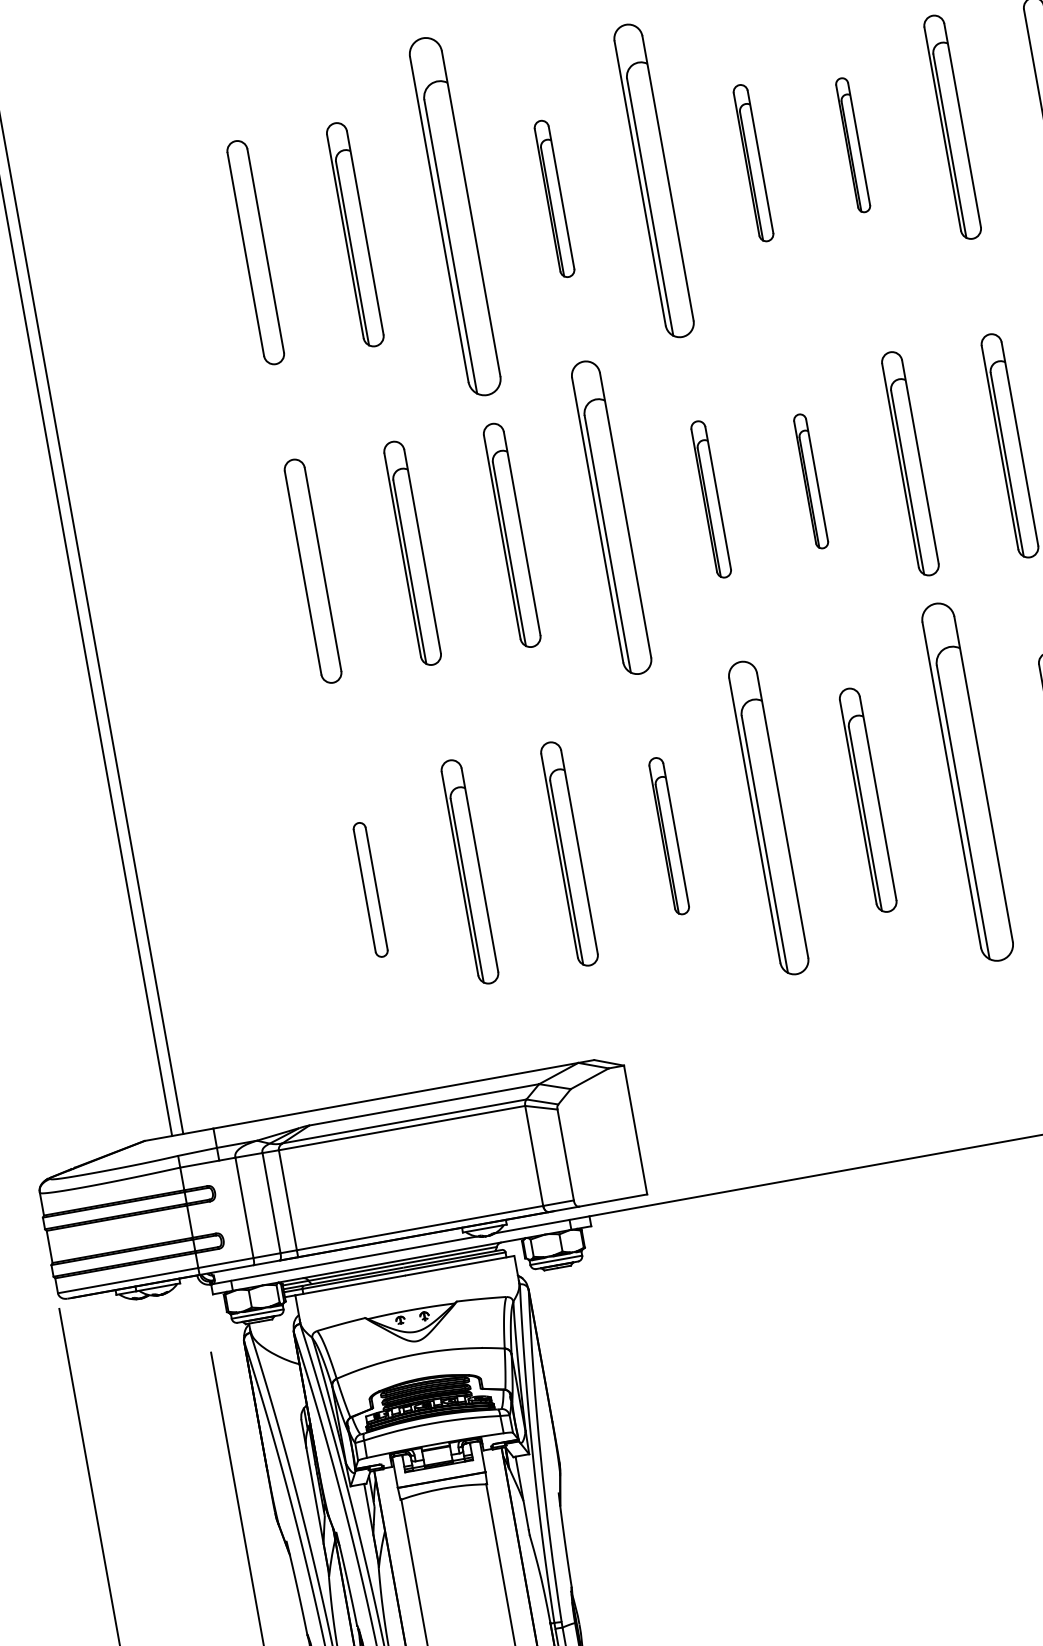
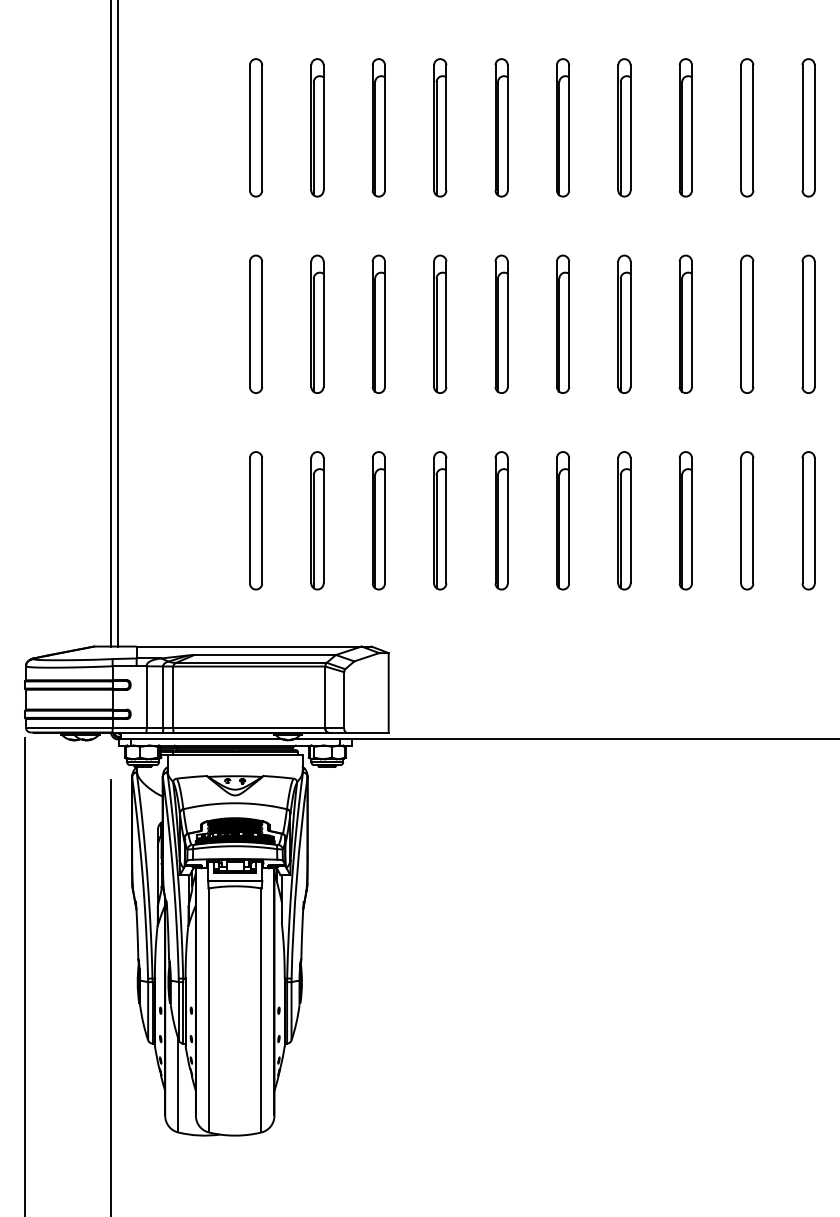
part: (853, 144) -> (624, 127), size x1.67
part: (752, 162) -> (562, 127), size x1.43
part: (653, 180) -> (501, 127), size x0.71
part: (554, 198) -> (440, 127), size x1.43
part: (454, 216) -> (378, 127), size x0.62
part: (811, 480) -> (563, 323), size x1.67
part: (710, 498) -> (501, 323), size x1.43
part: (611, 516) -> (440, 323), size x0.71
part: (967, 781) -> (624, 520), size x0.62
part: (768, 817) -> (501, 520), size x0.71
part: (669, 835) -> (440, 520), size x1.43
part: (371, 889) -> (256, 520), size x1.67

